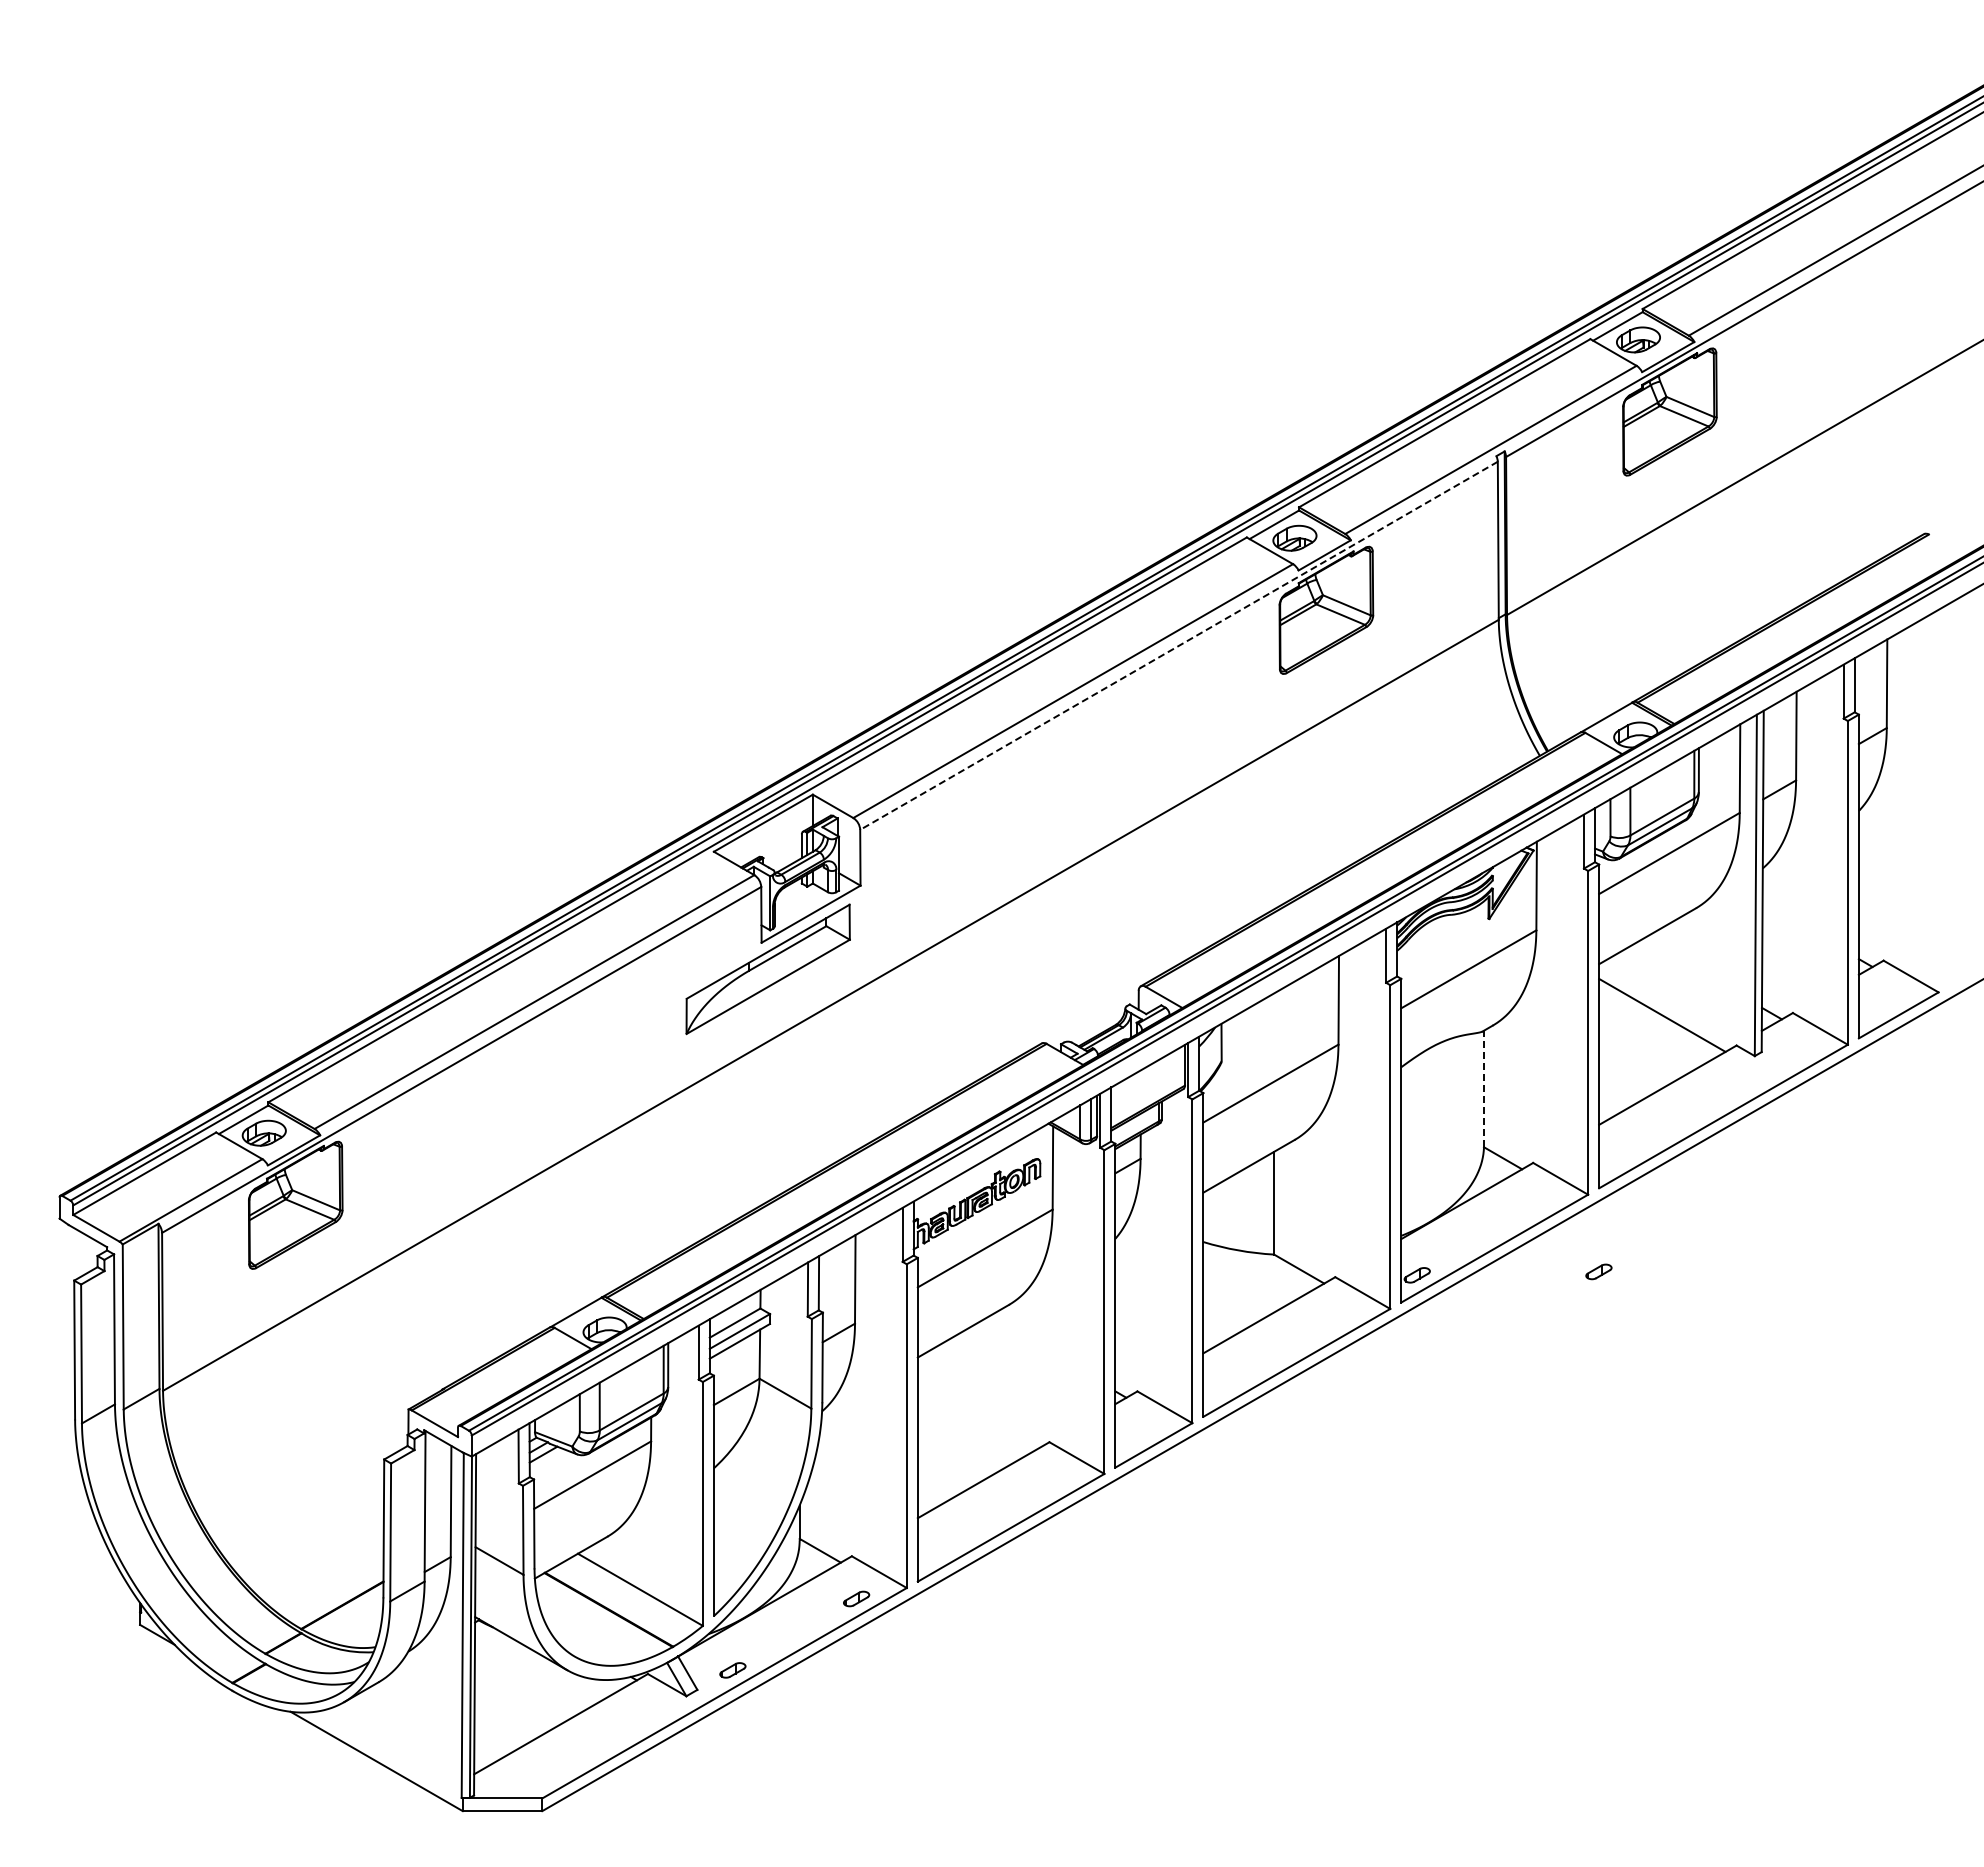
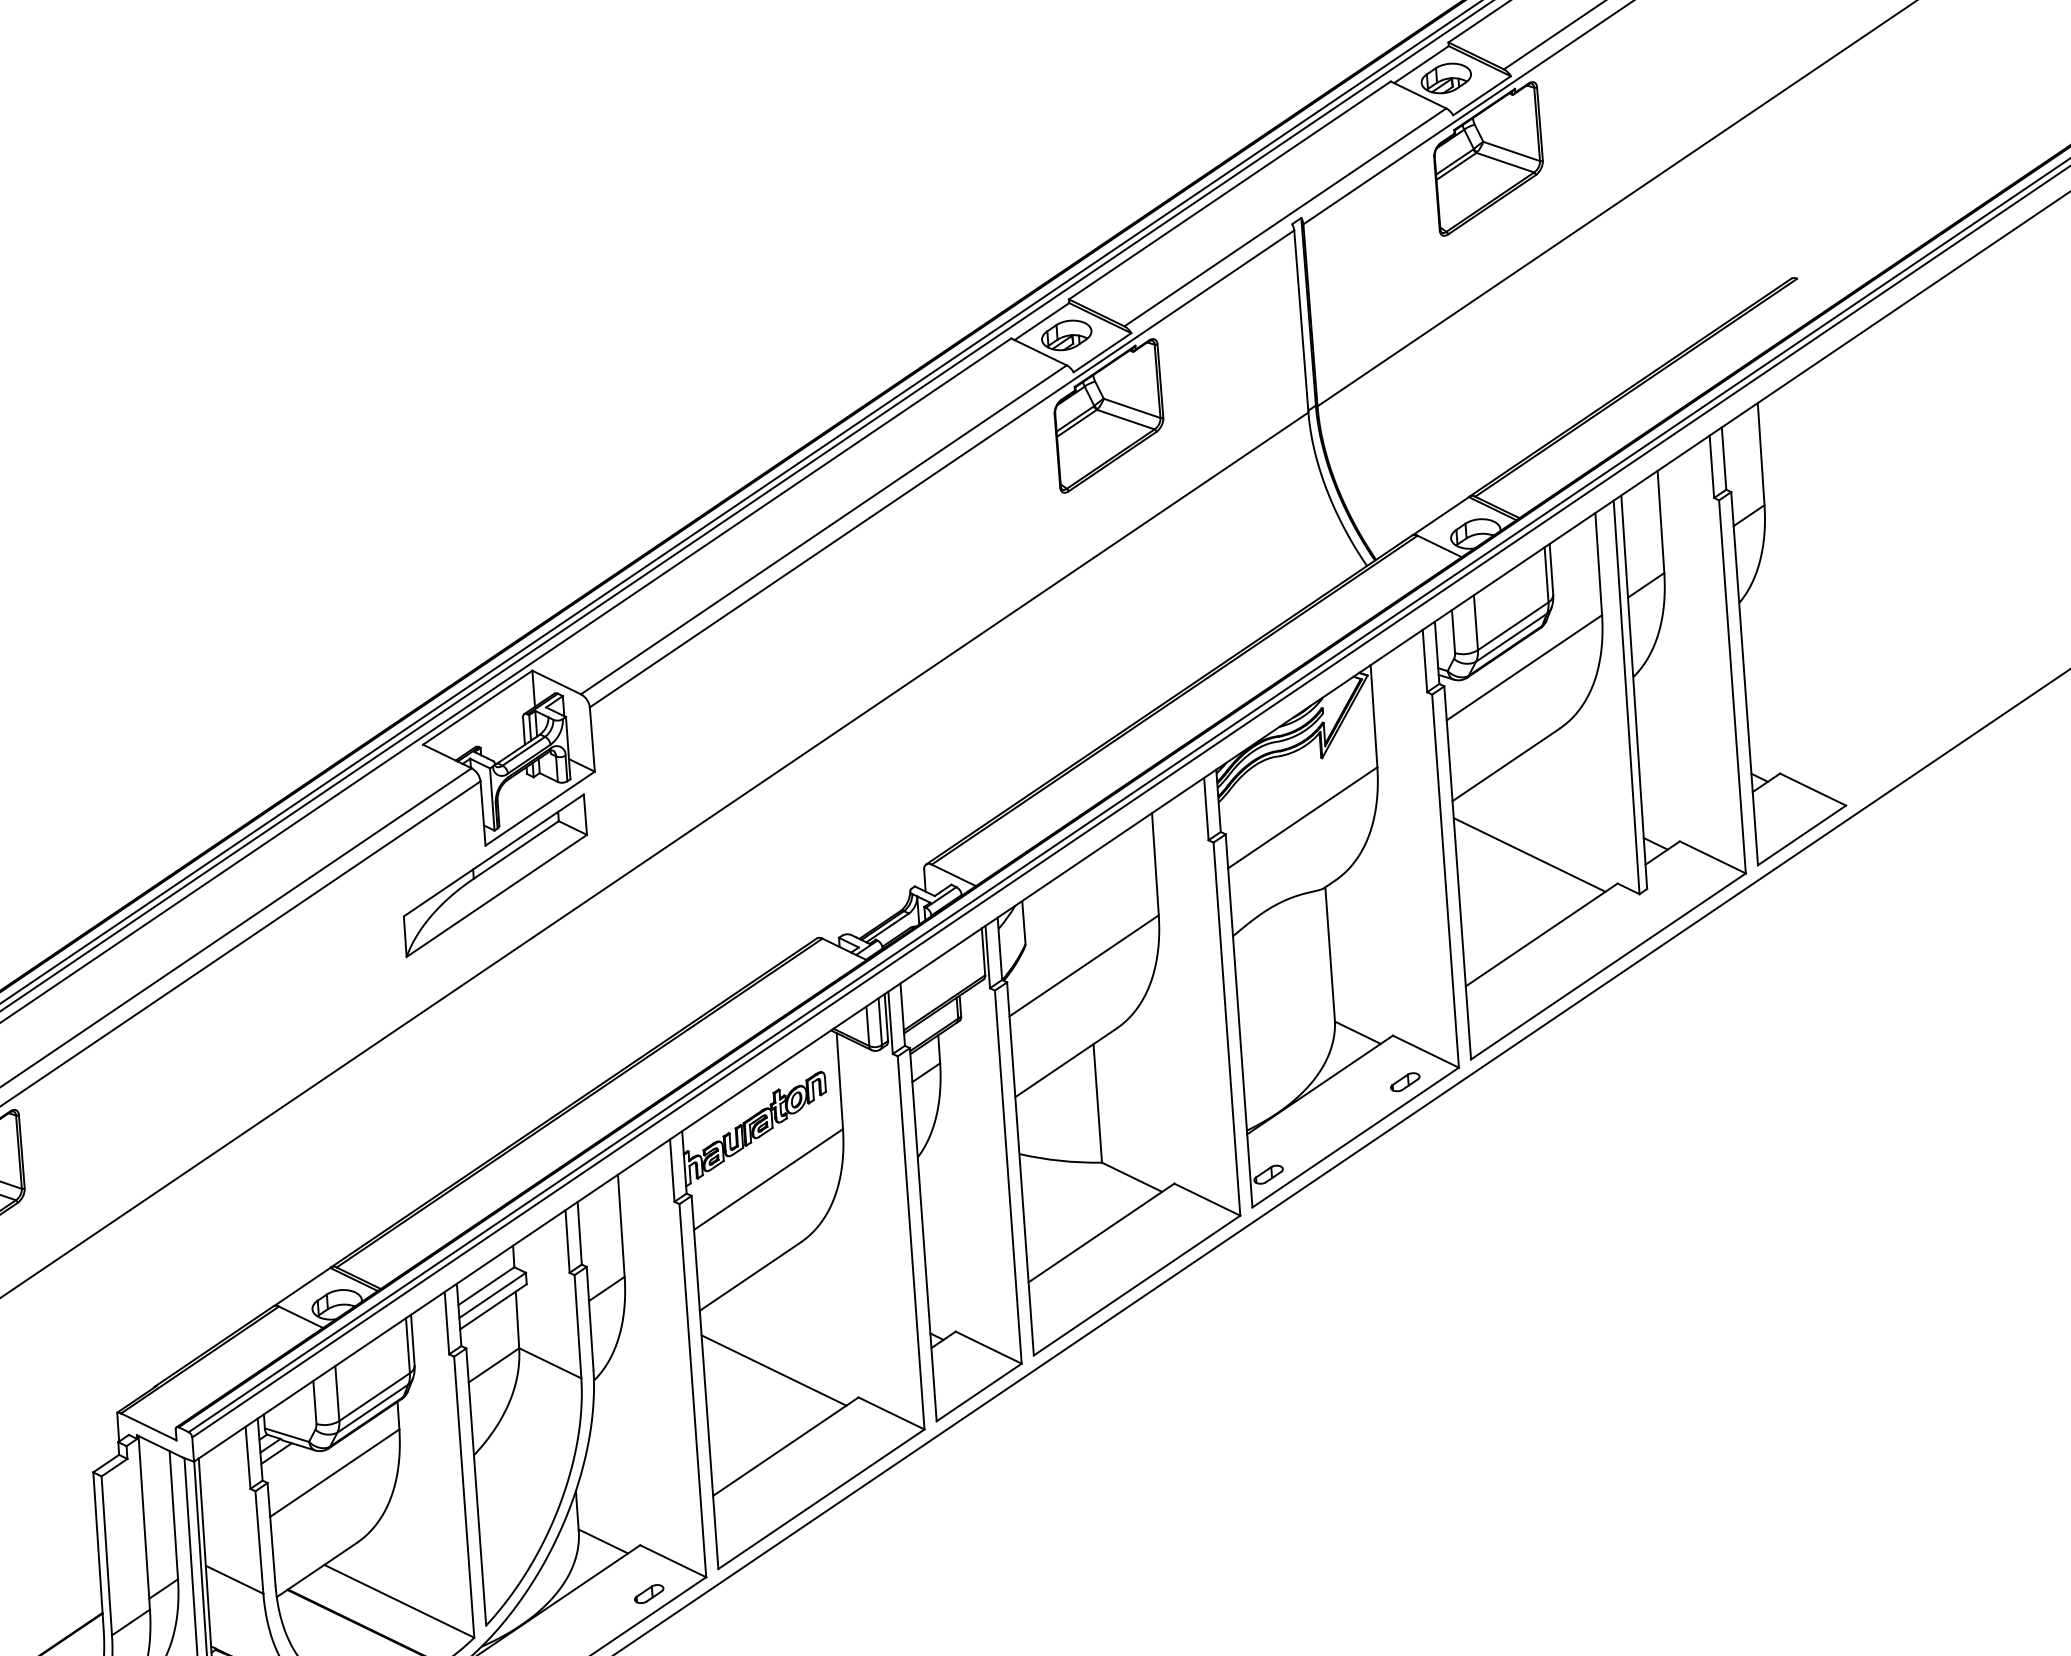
line: (1178, 646) -> (941, 469), dashed -> solid
line: (1484, 1088) -> (1330, 953), dashed -> solid
part: (1598, 1271) -> (1404, 1081), moved
line: (977, 1413) -> (773, 1370), added

